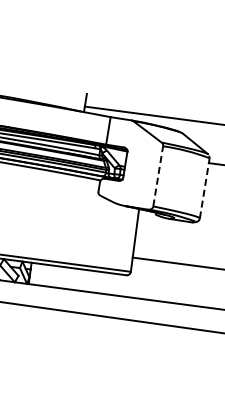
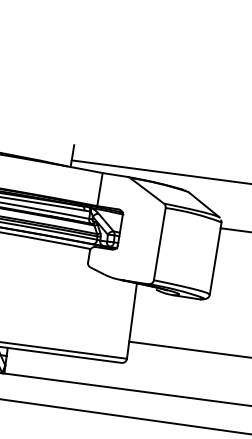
line: (158, 175) -> (160, 243), dashed -> solid
line: (204, 187) -> (215, 257), dashed -> solid

